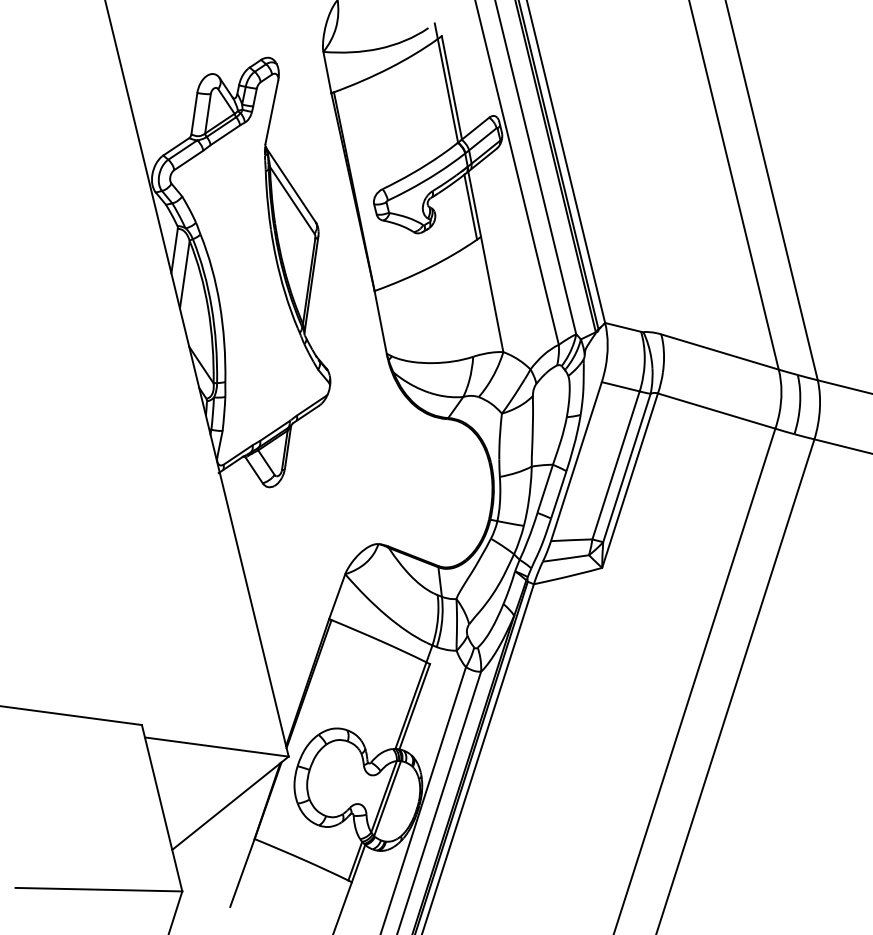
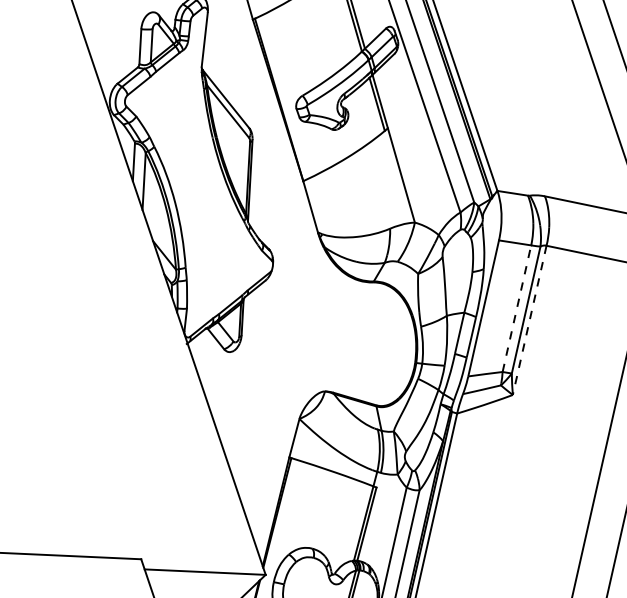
line: (616, 465) -> (517, 308), solid -> dashed
line: (630, 480) -> (530, 320), solid -> dashed

